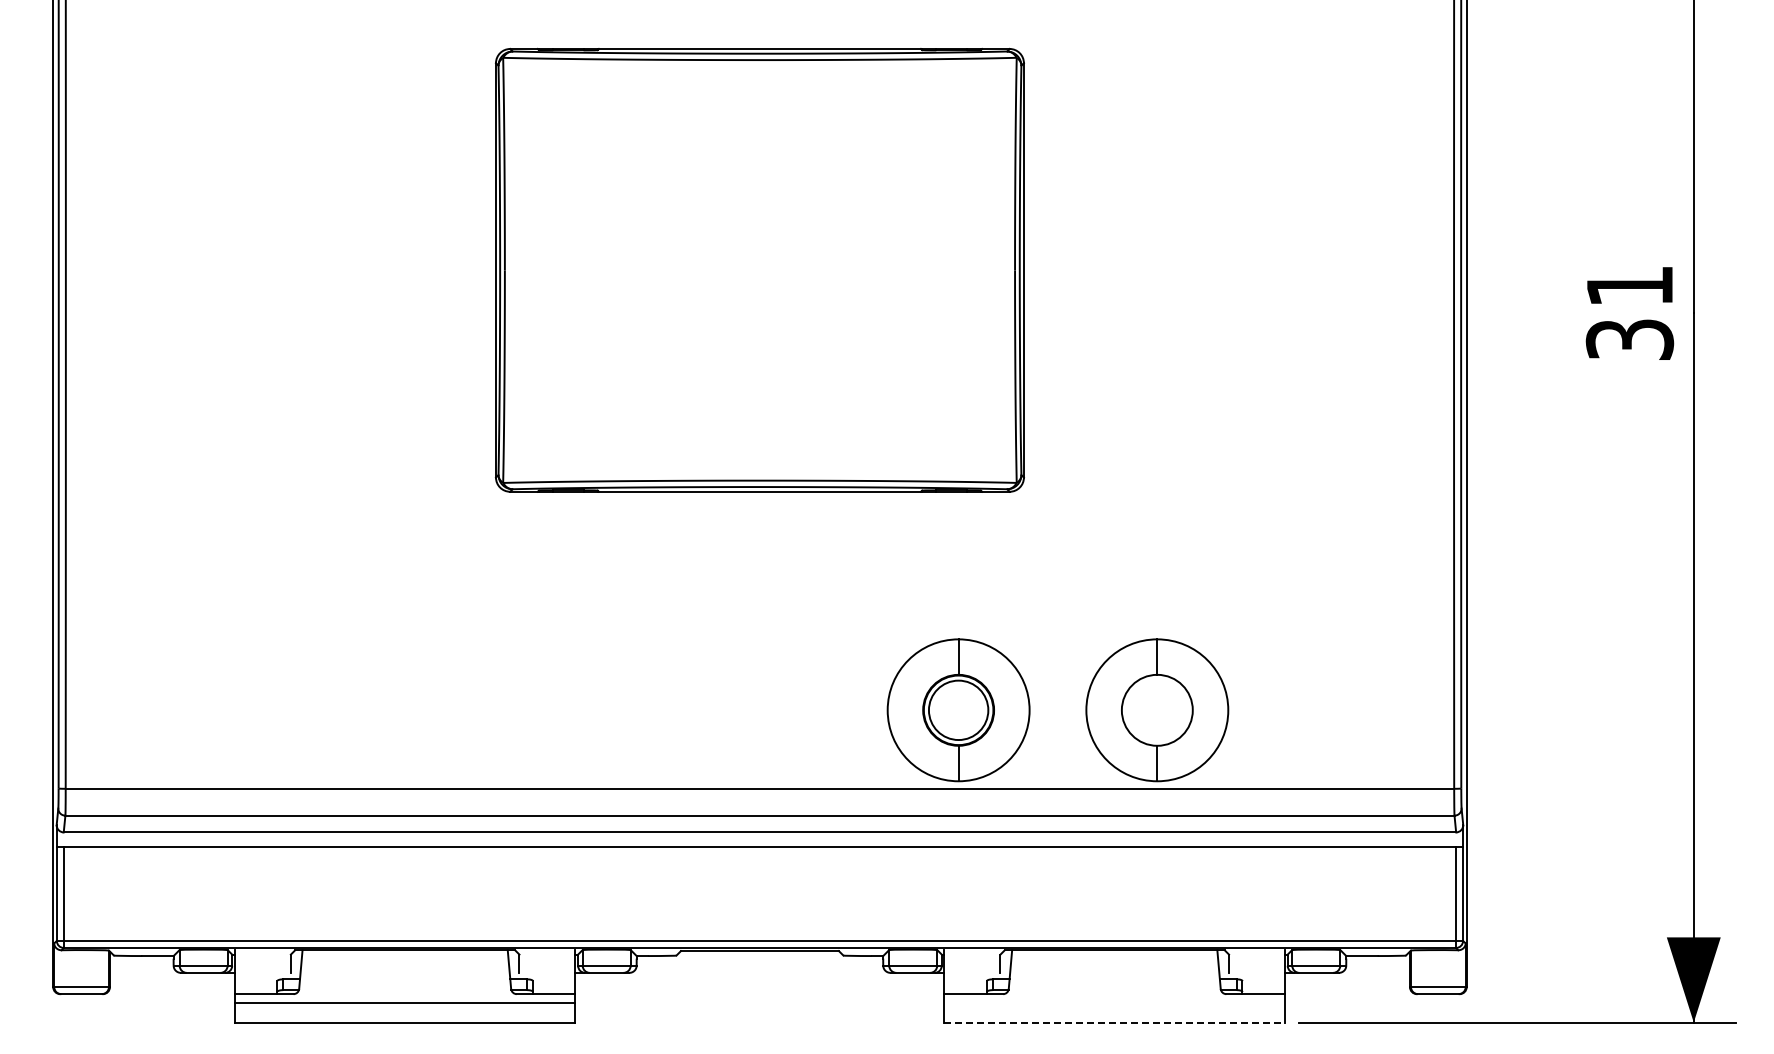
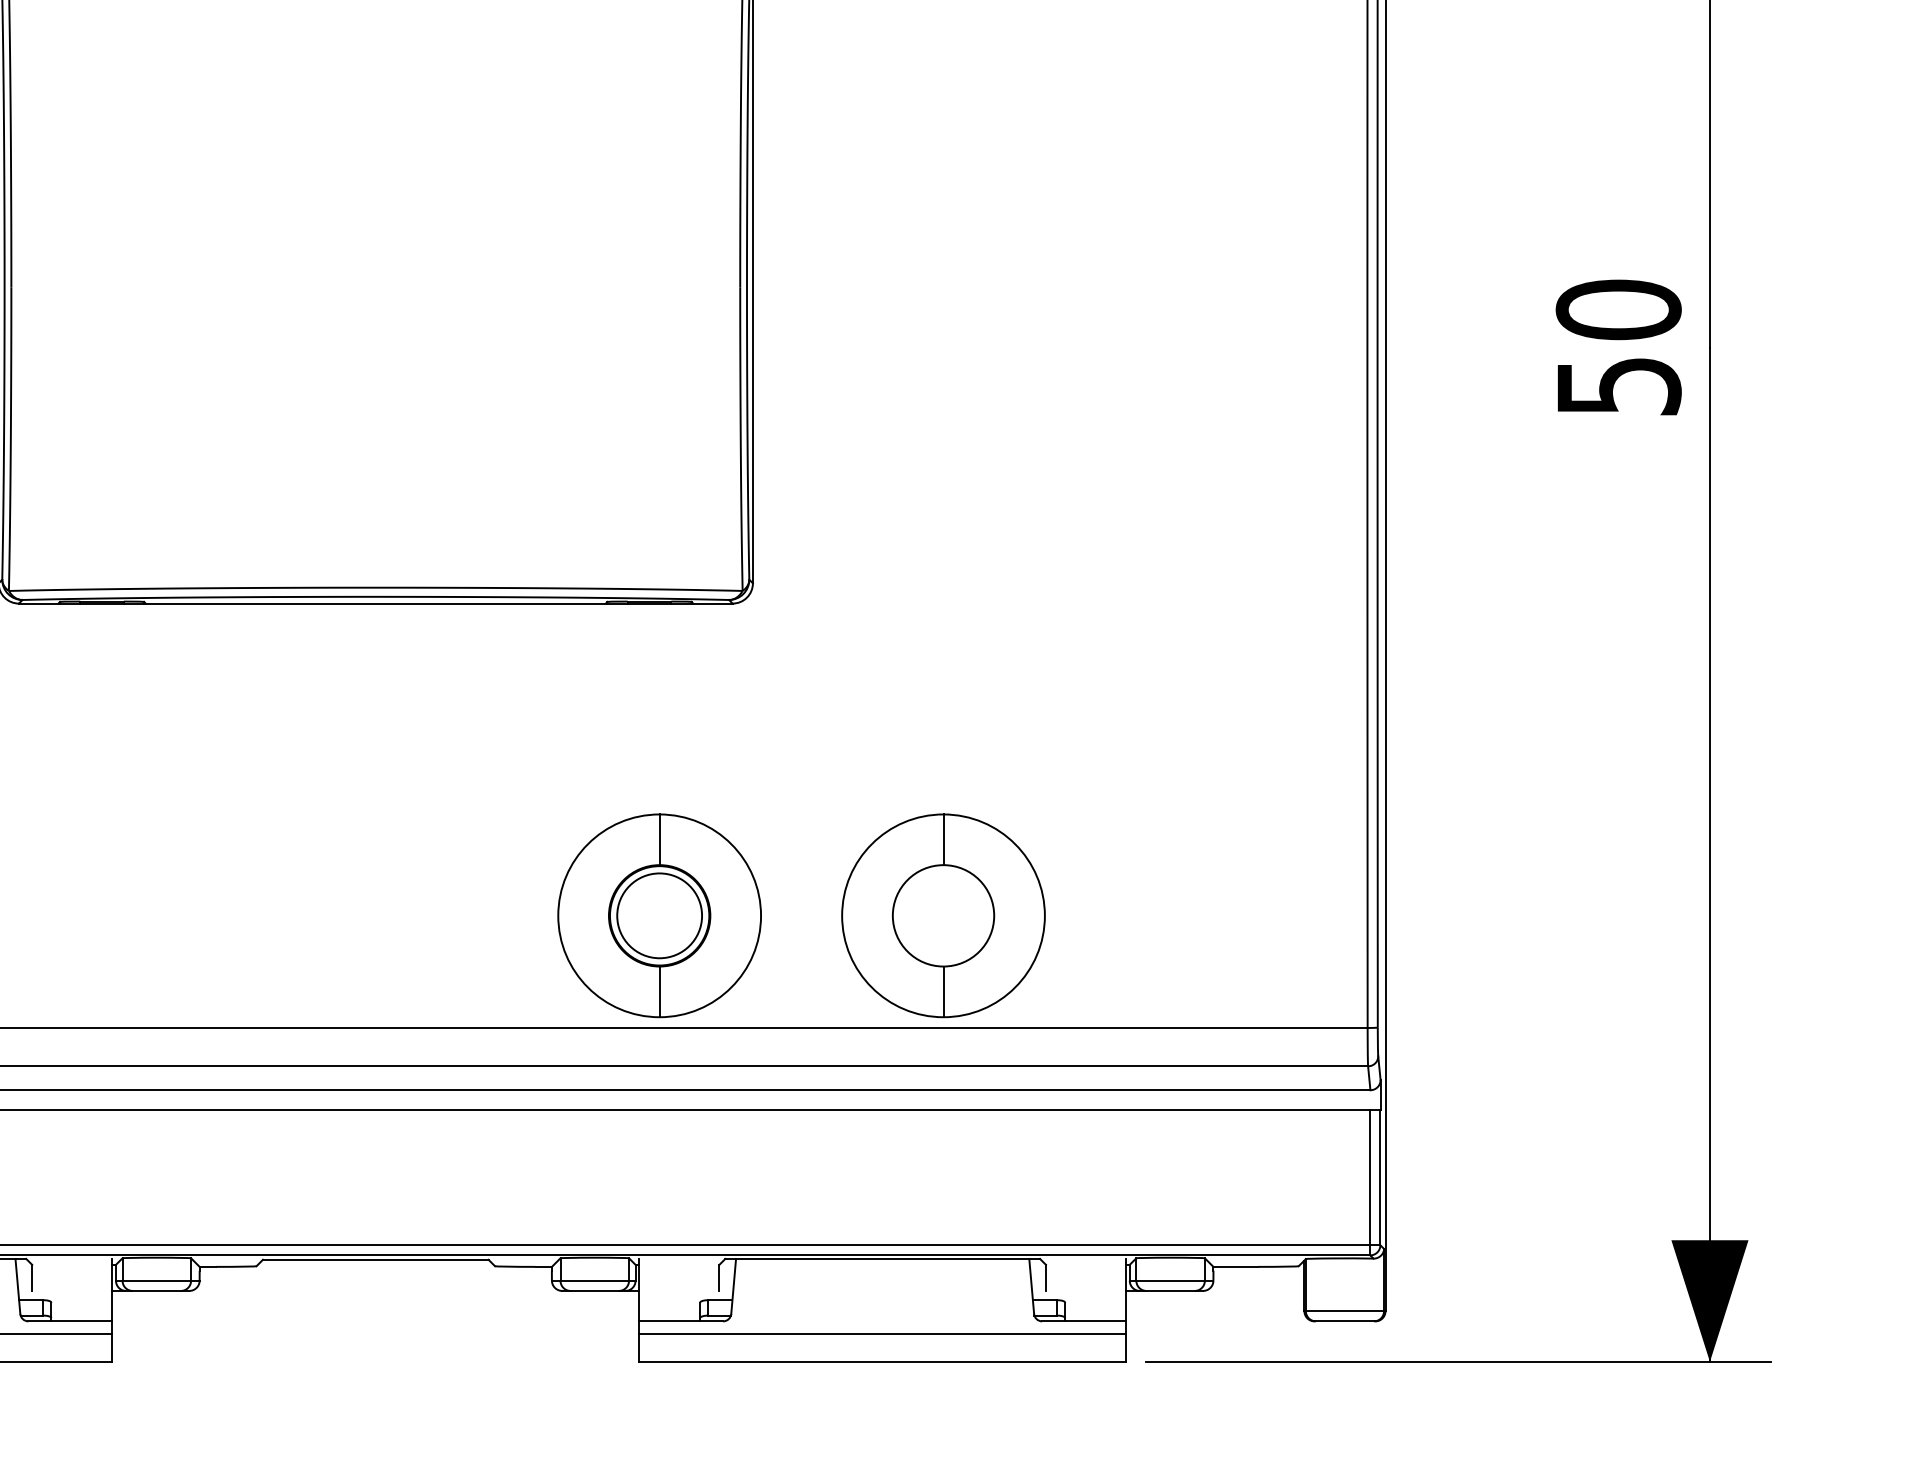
text: (1629, 312) -> (1618, 347), 31 -> 50
line: (1114, 1002) -> (882, 1333), added
line: (1115, 1022) -> (883, 1361), dashed -> solid

